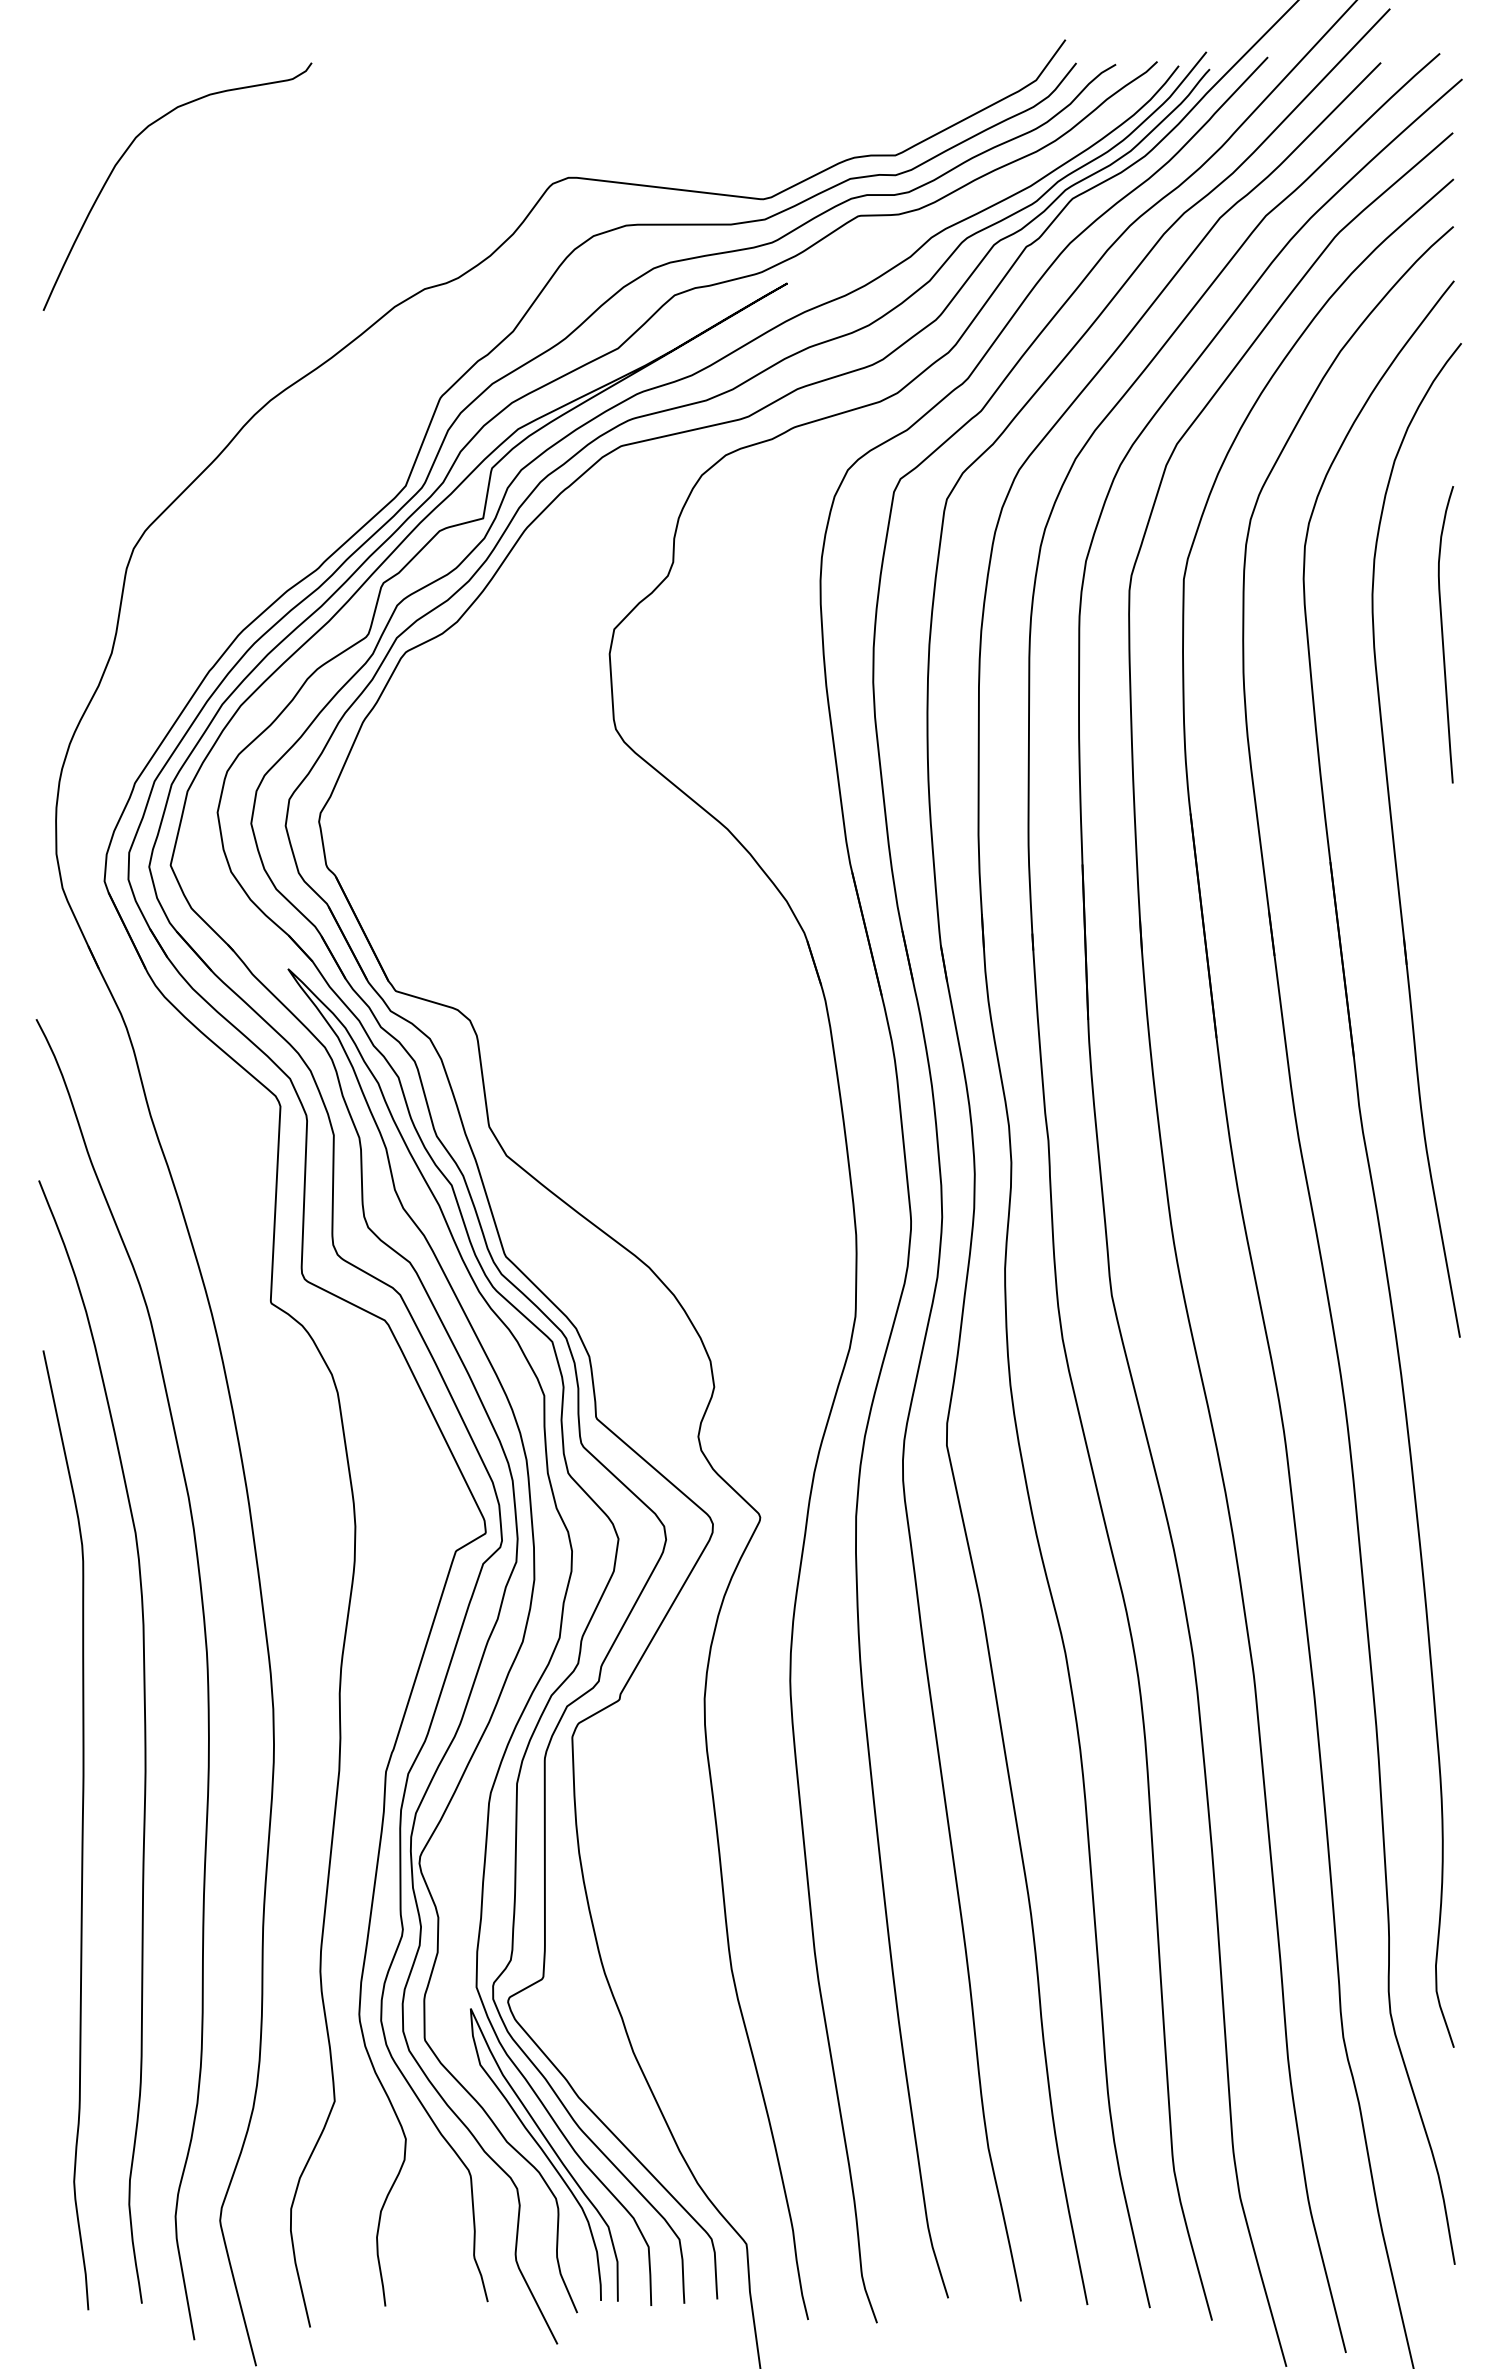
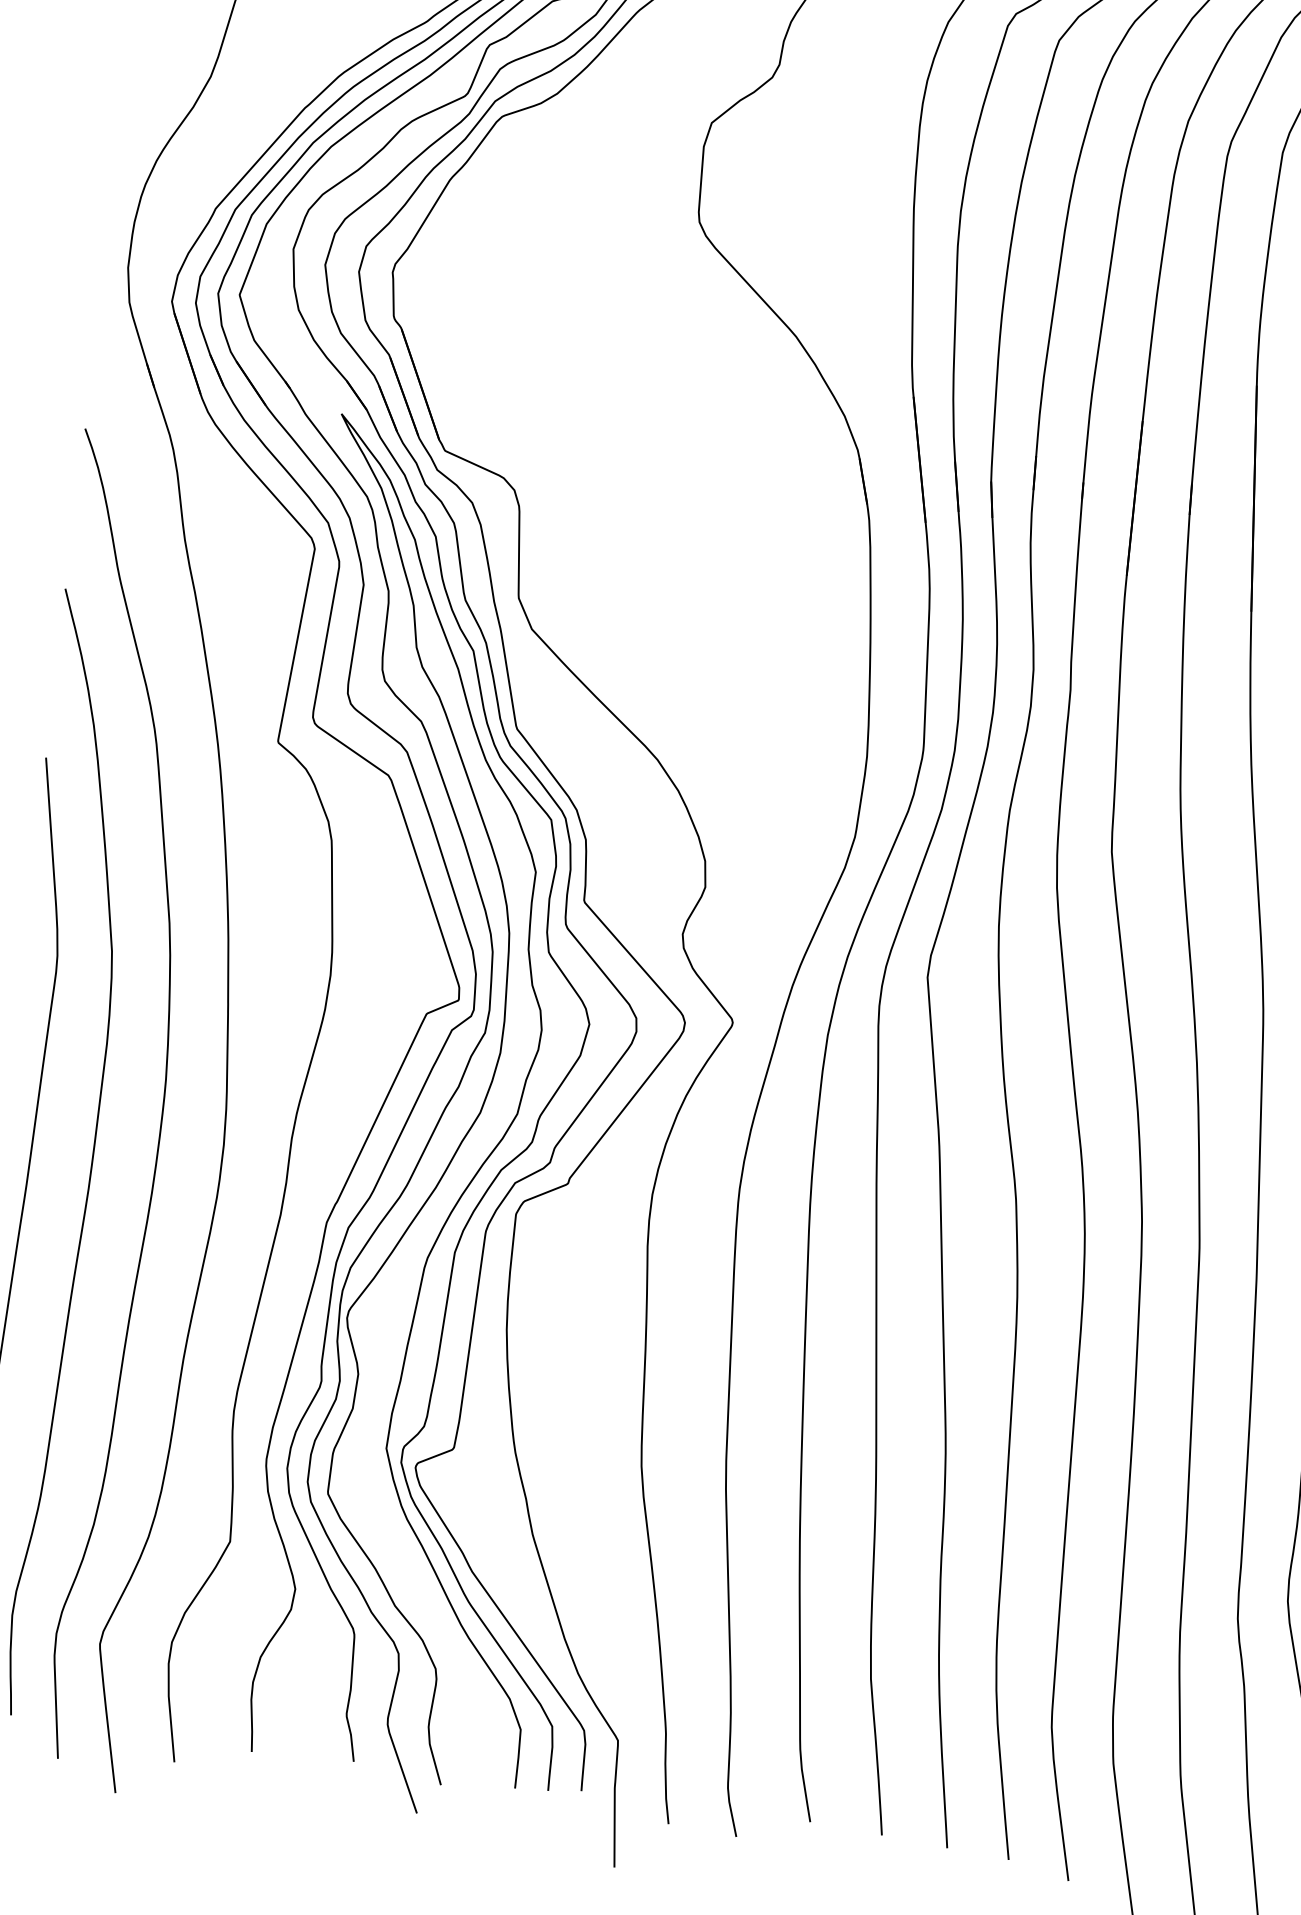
curve: (544, 2154) -> (430, 1623), removed

